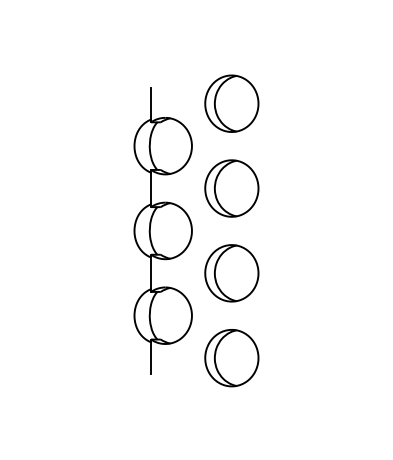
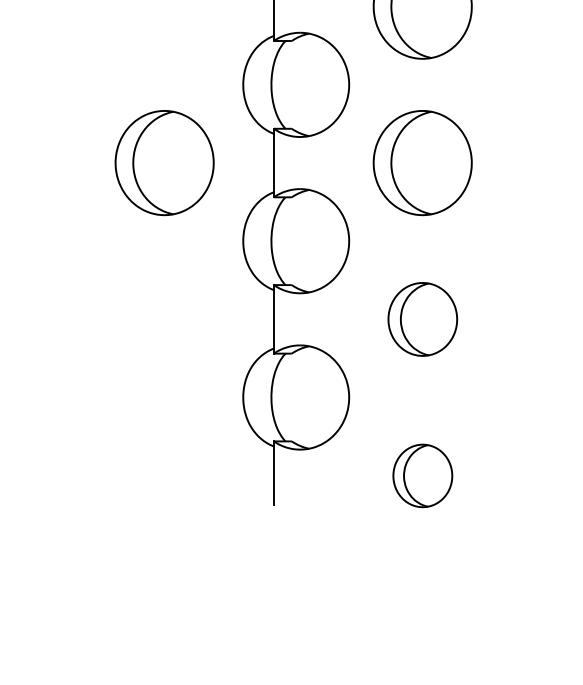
part: (91, 188) -> (163, 162), added
part: (231, 273) -> (422, 319), size x0.7
part: (231, 358) -> (422, 476), size x0.6

